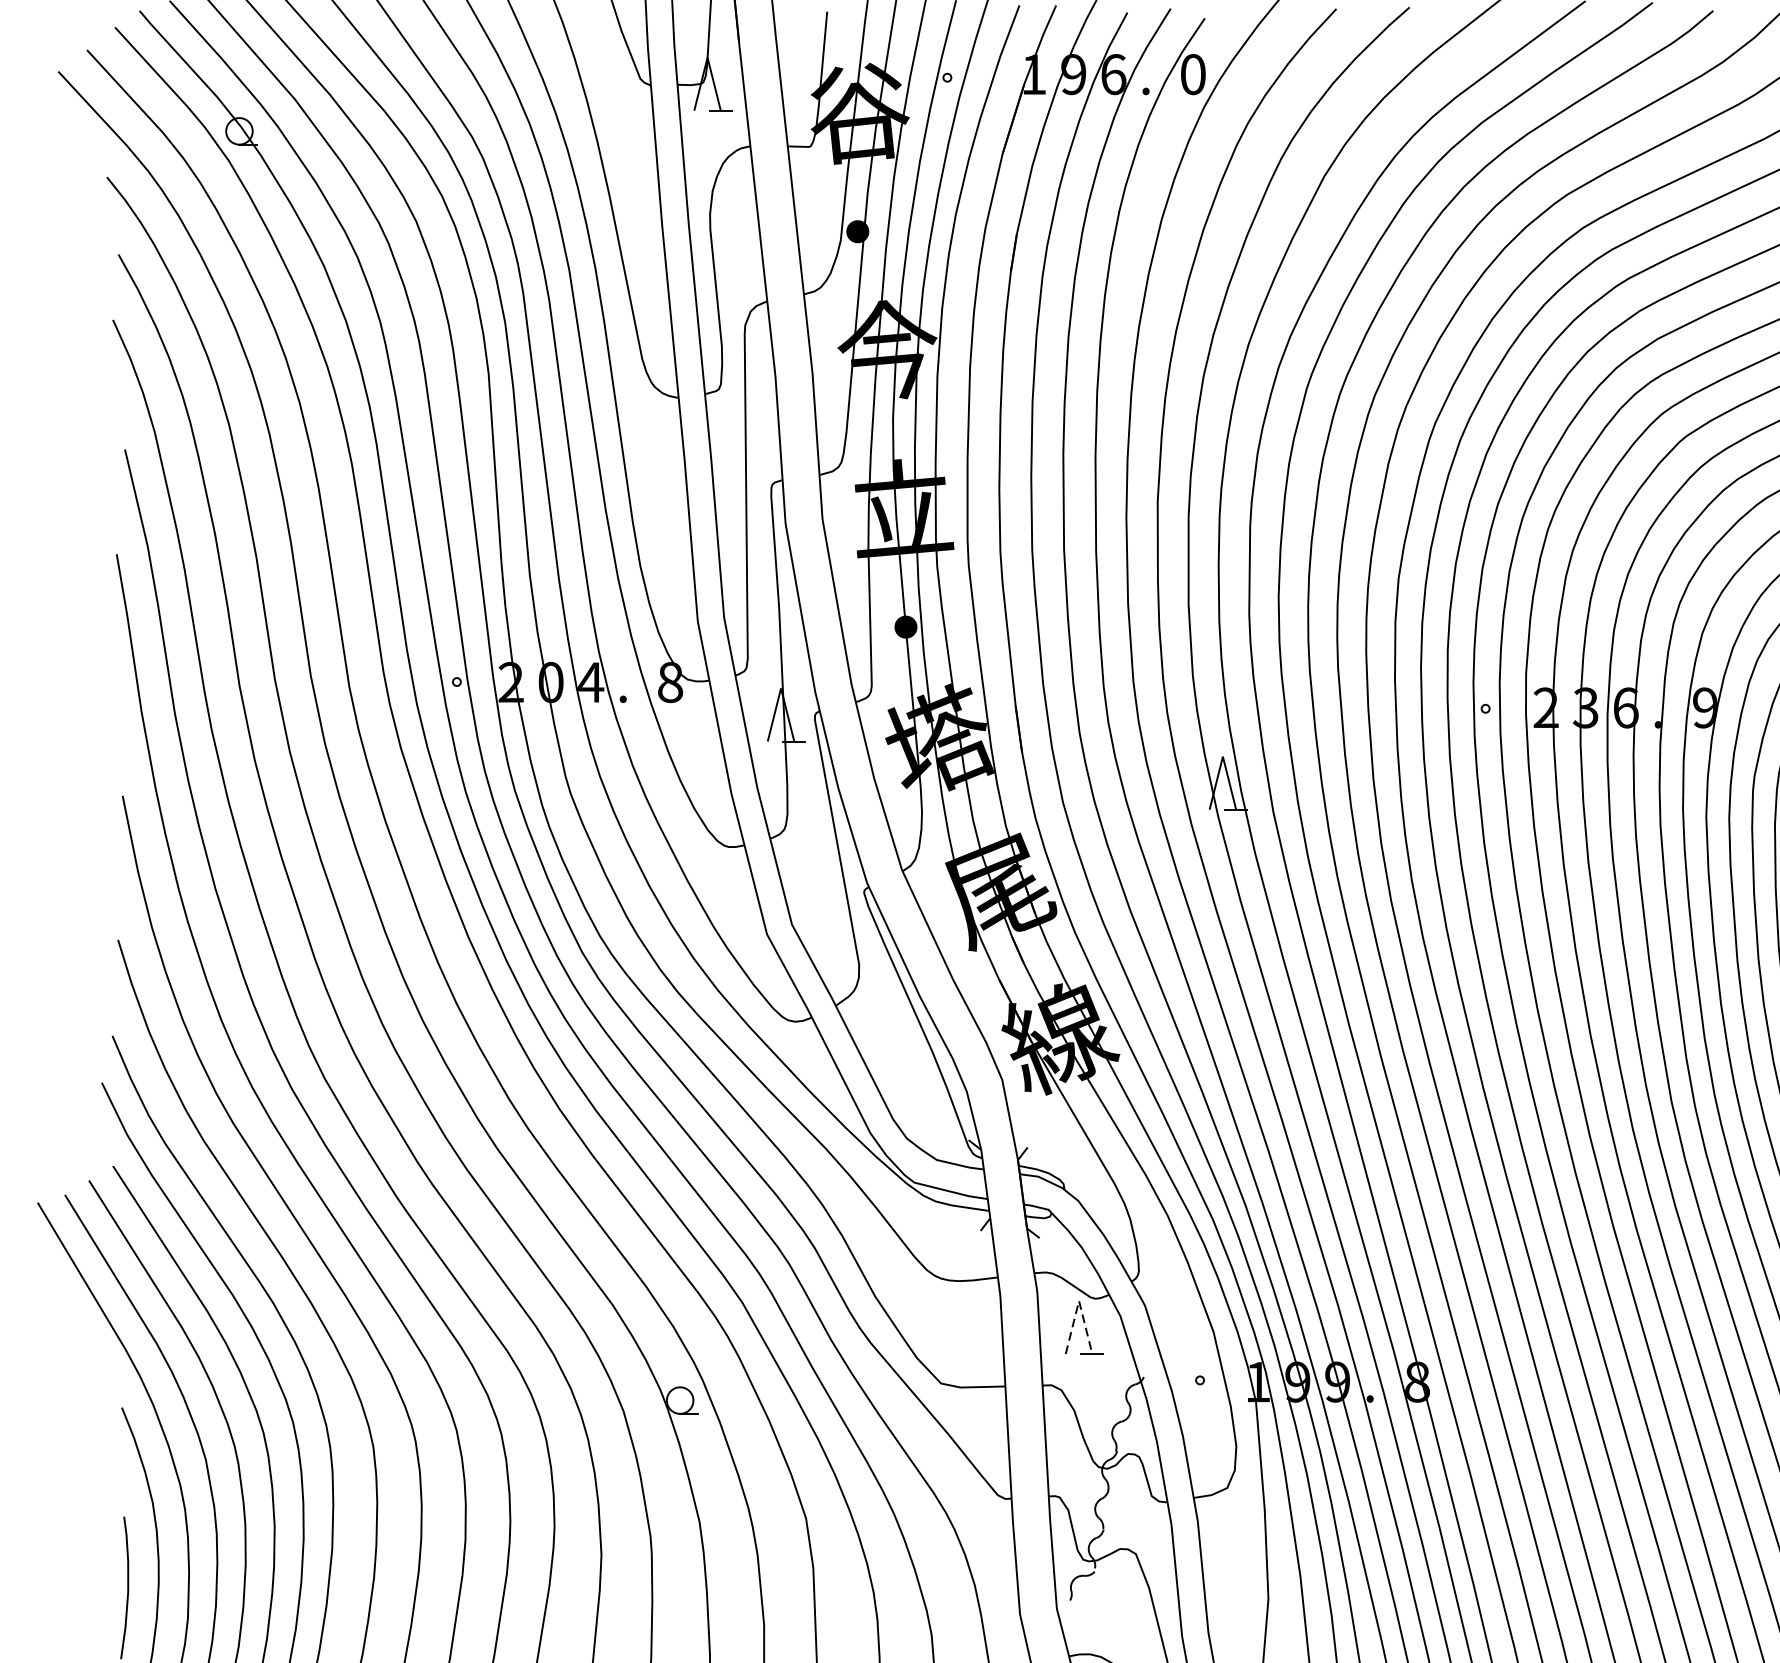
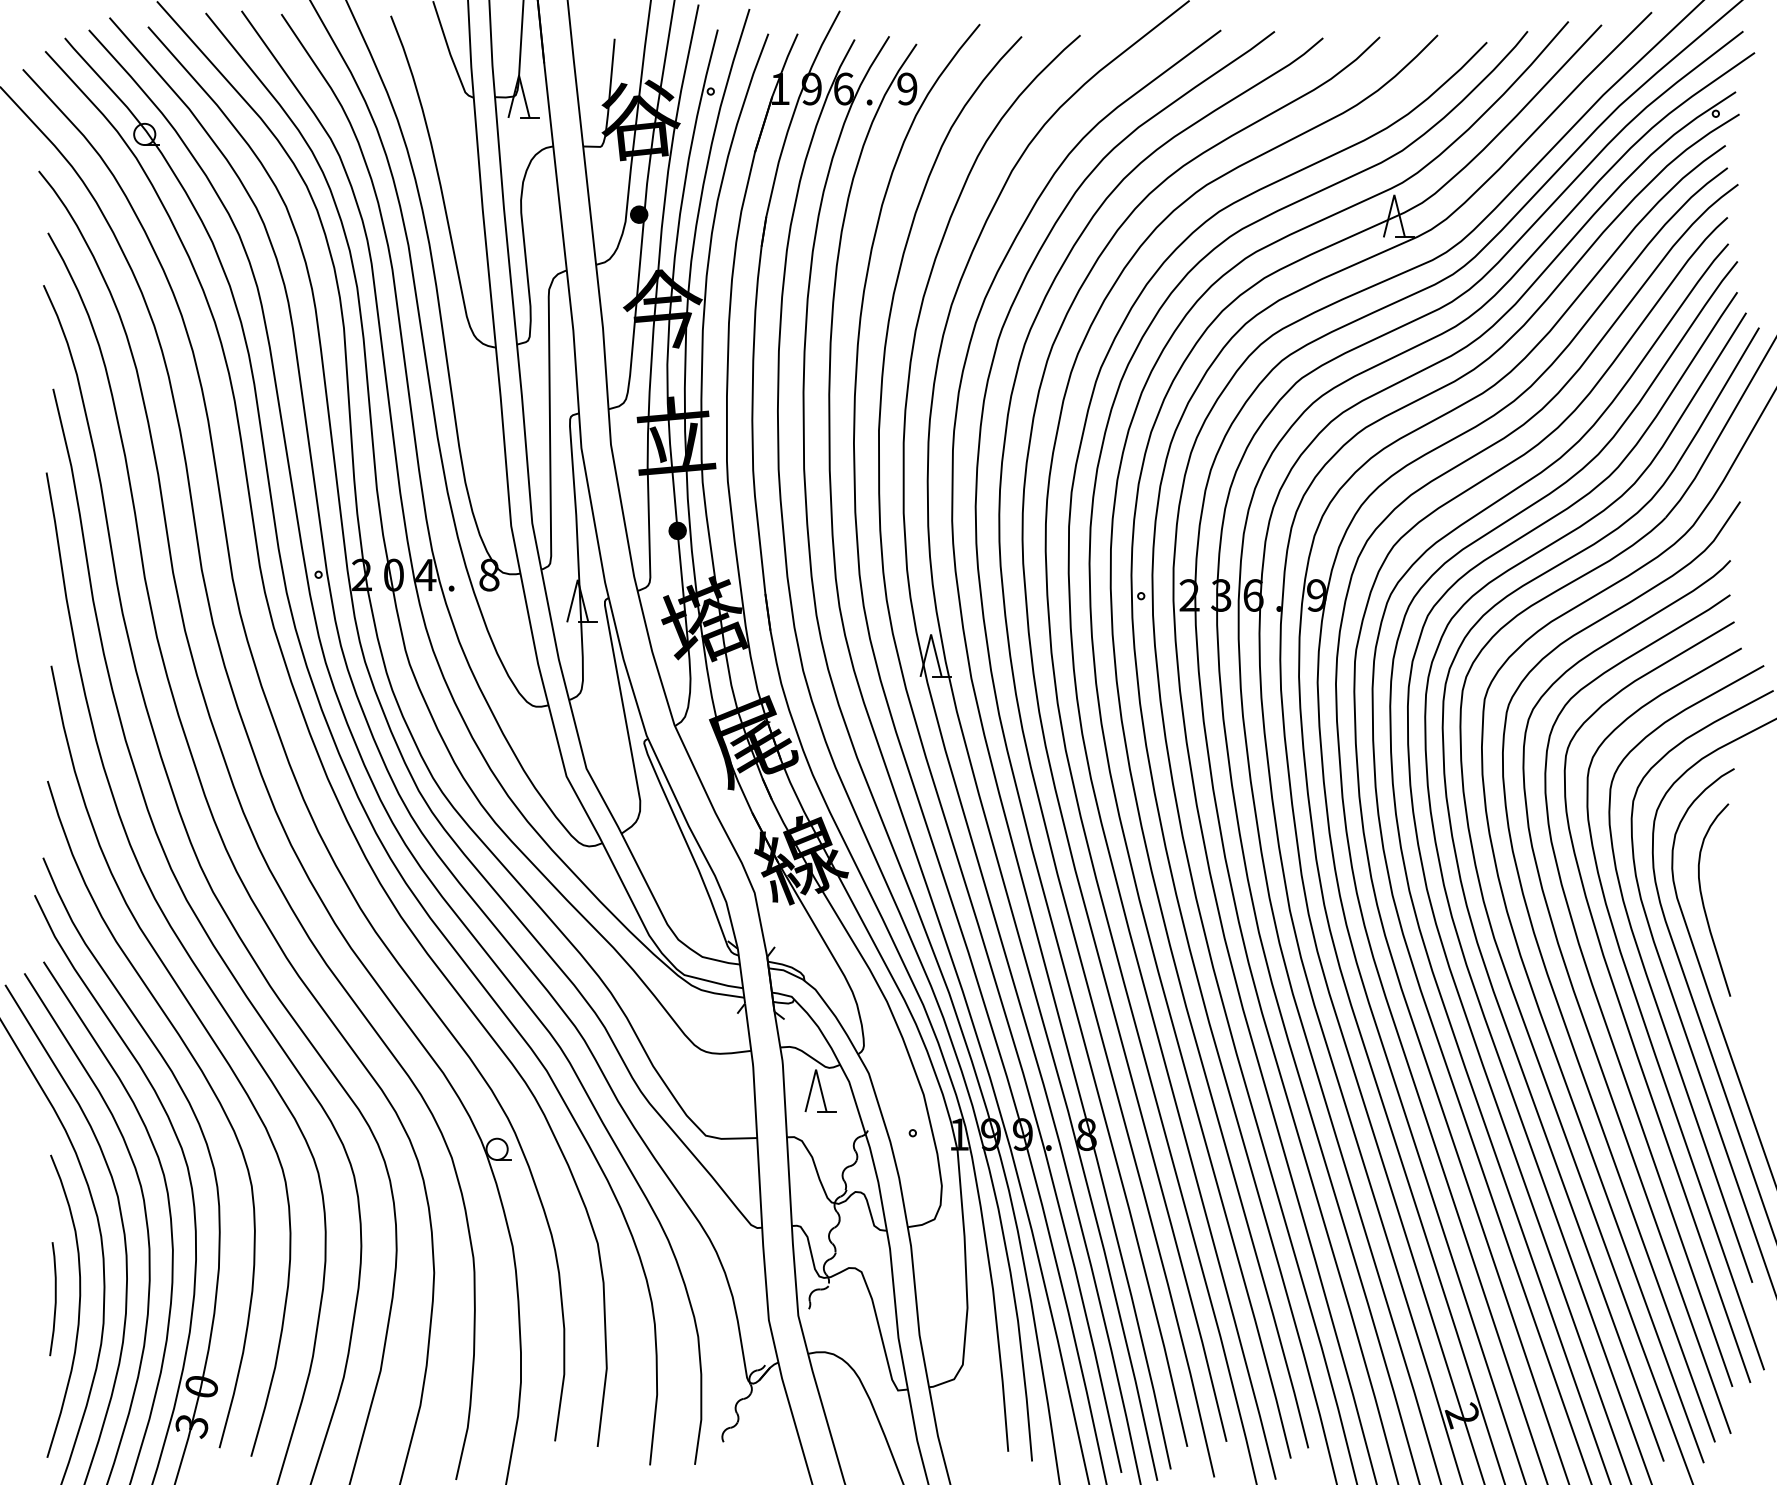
text: (1193, 73) -> (907, 88), 0 -> 9
line: (1079, 1300) -> (816, 1069), dashed -> solid

